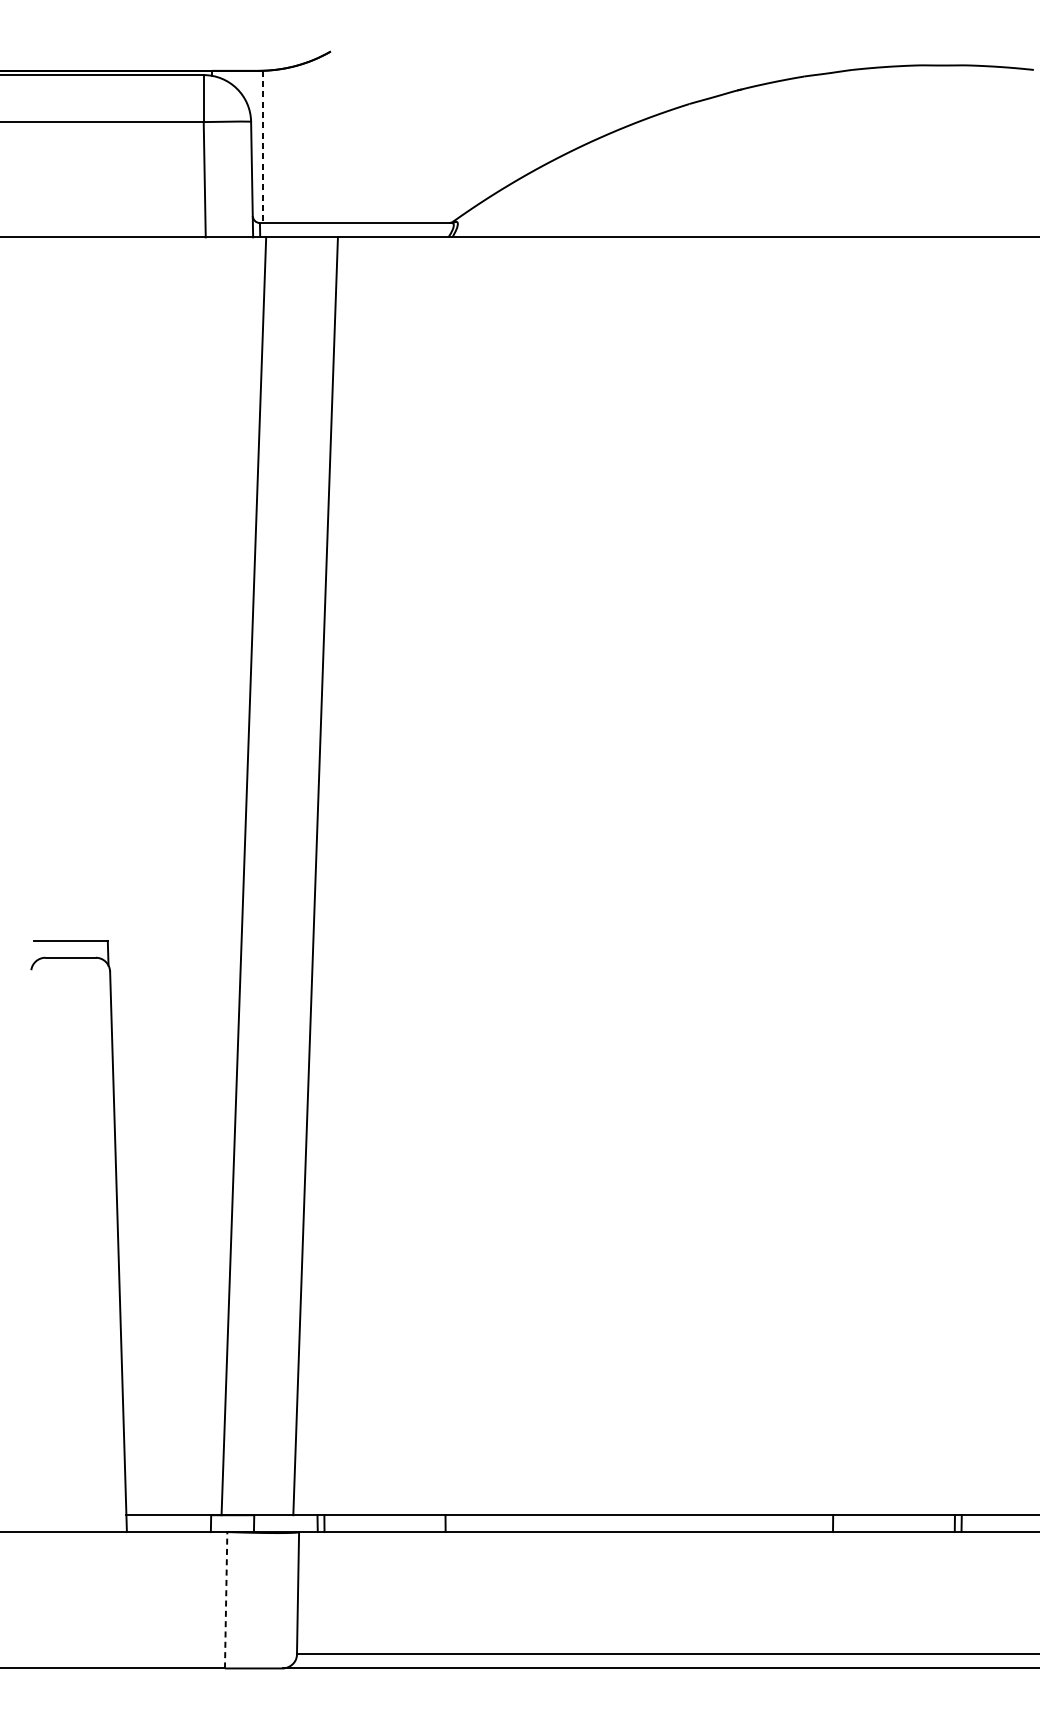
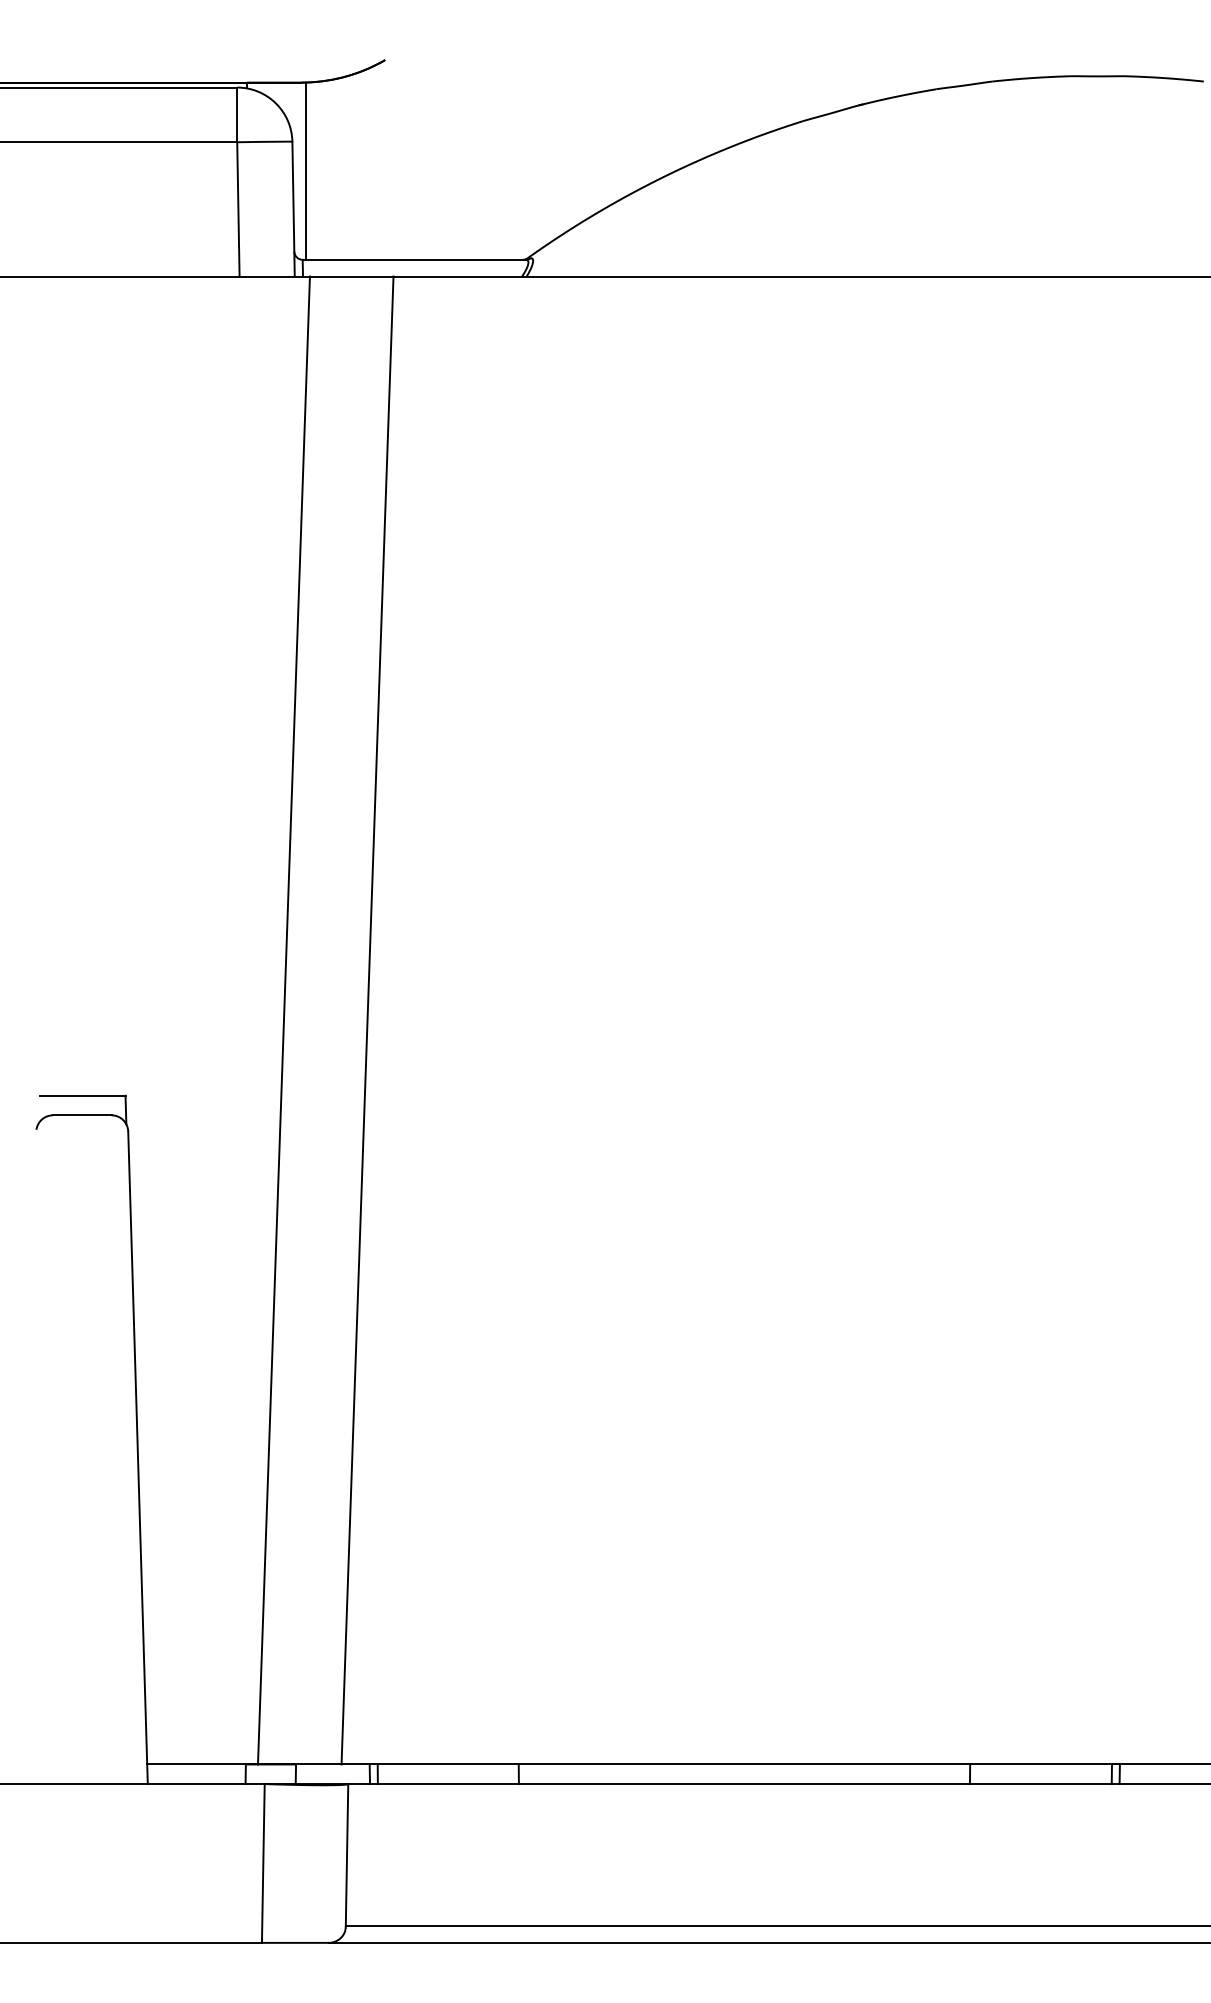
line: (262, 147) -> (305, 171), dashed -> solid
line: (226, 1599) -> (263, 1862), dashed -> solid

